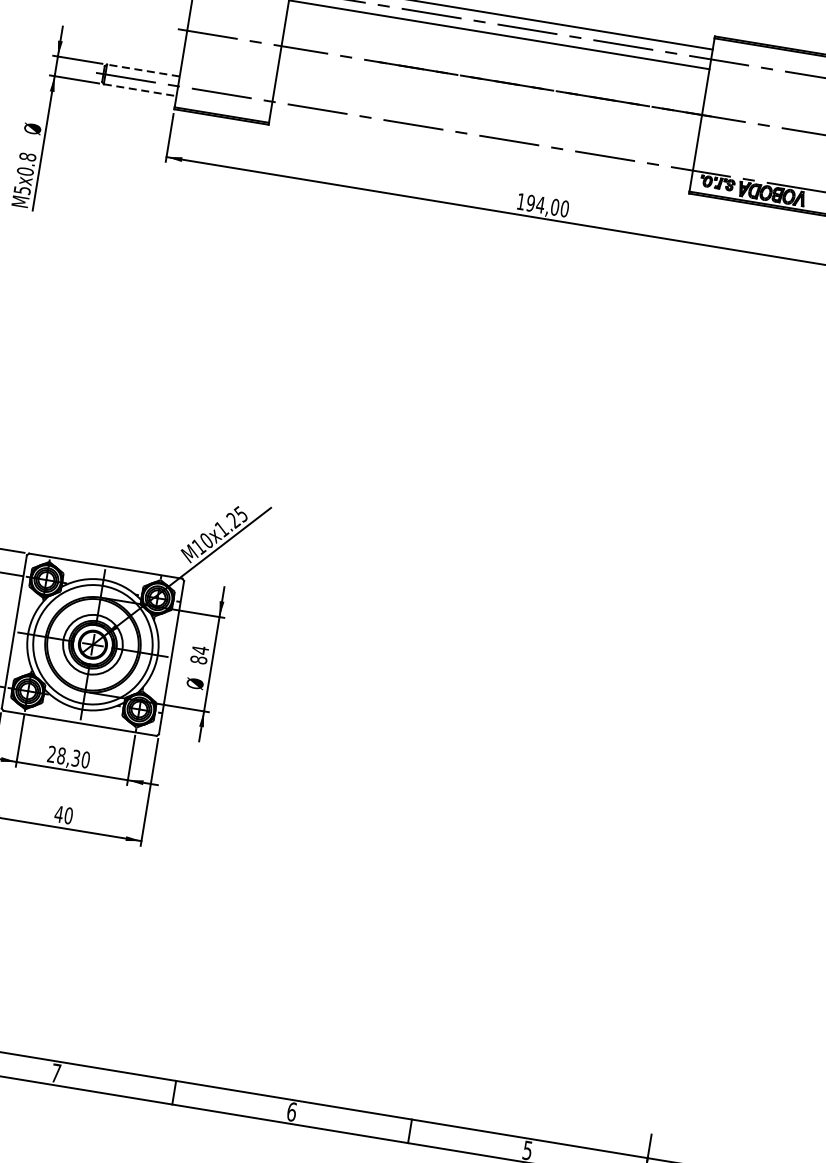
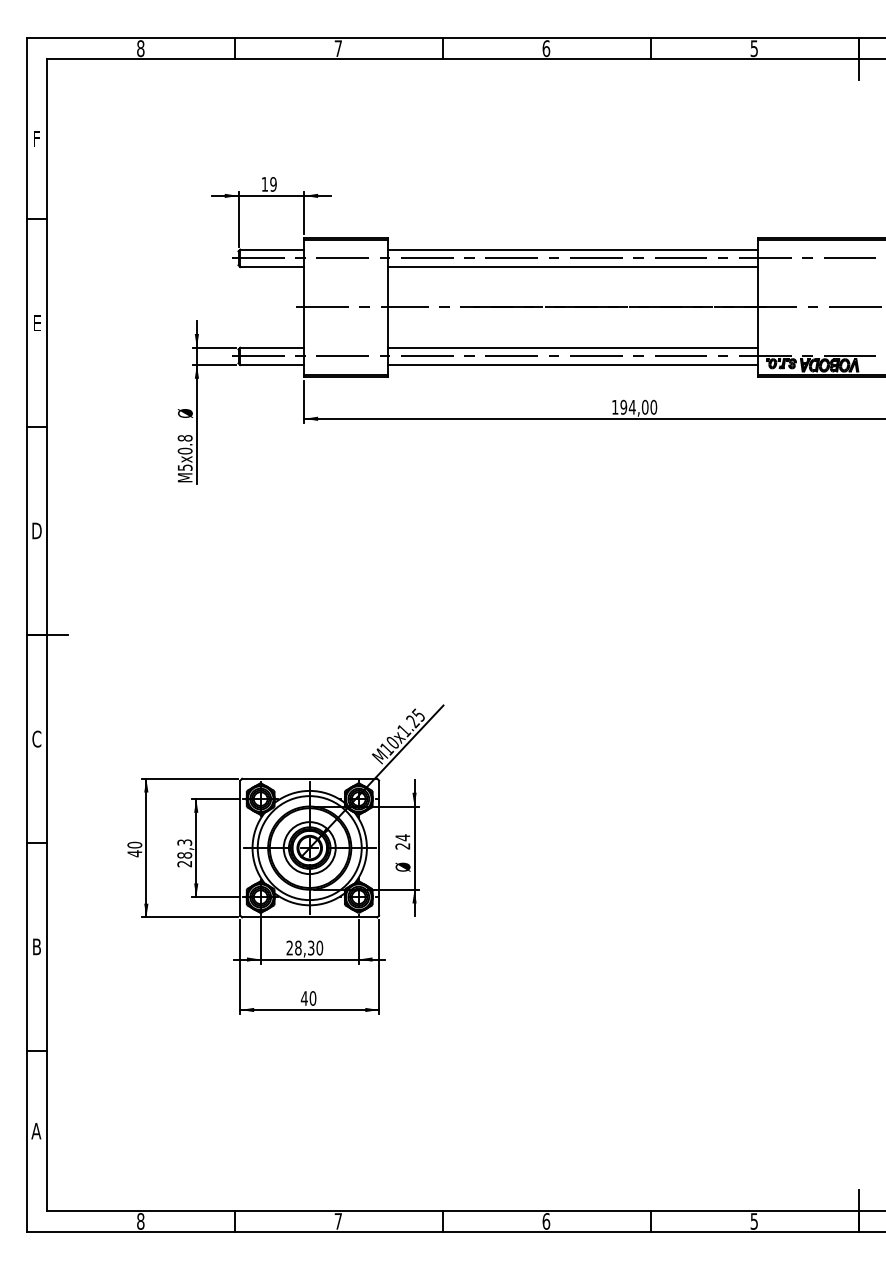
line: (142, 70) -> (271, 347), dashed -> solid
line: (140, 90) -> (272, 365), dashed -> solid
line: (483, 125) -> (572, 347), added
line: (480, 146) -> (572, 365), added
text: (198, 660) -> (402, 846), 84 -> 24

